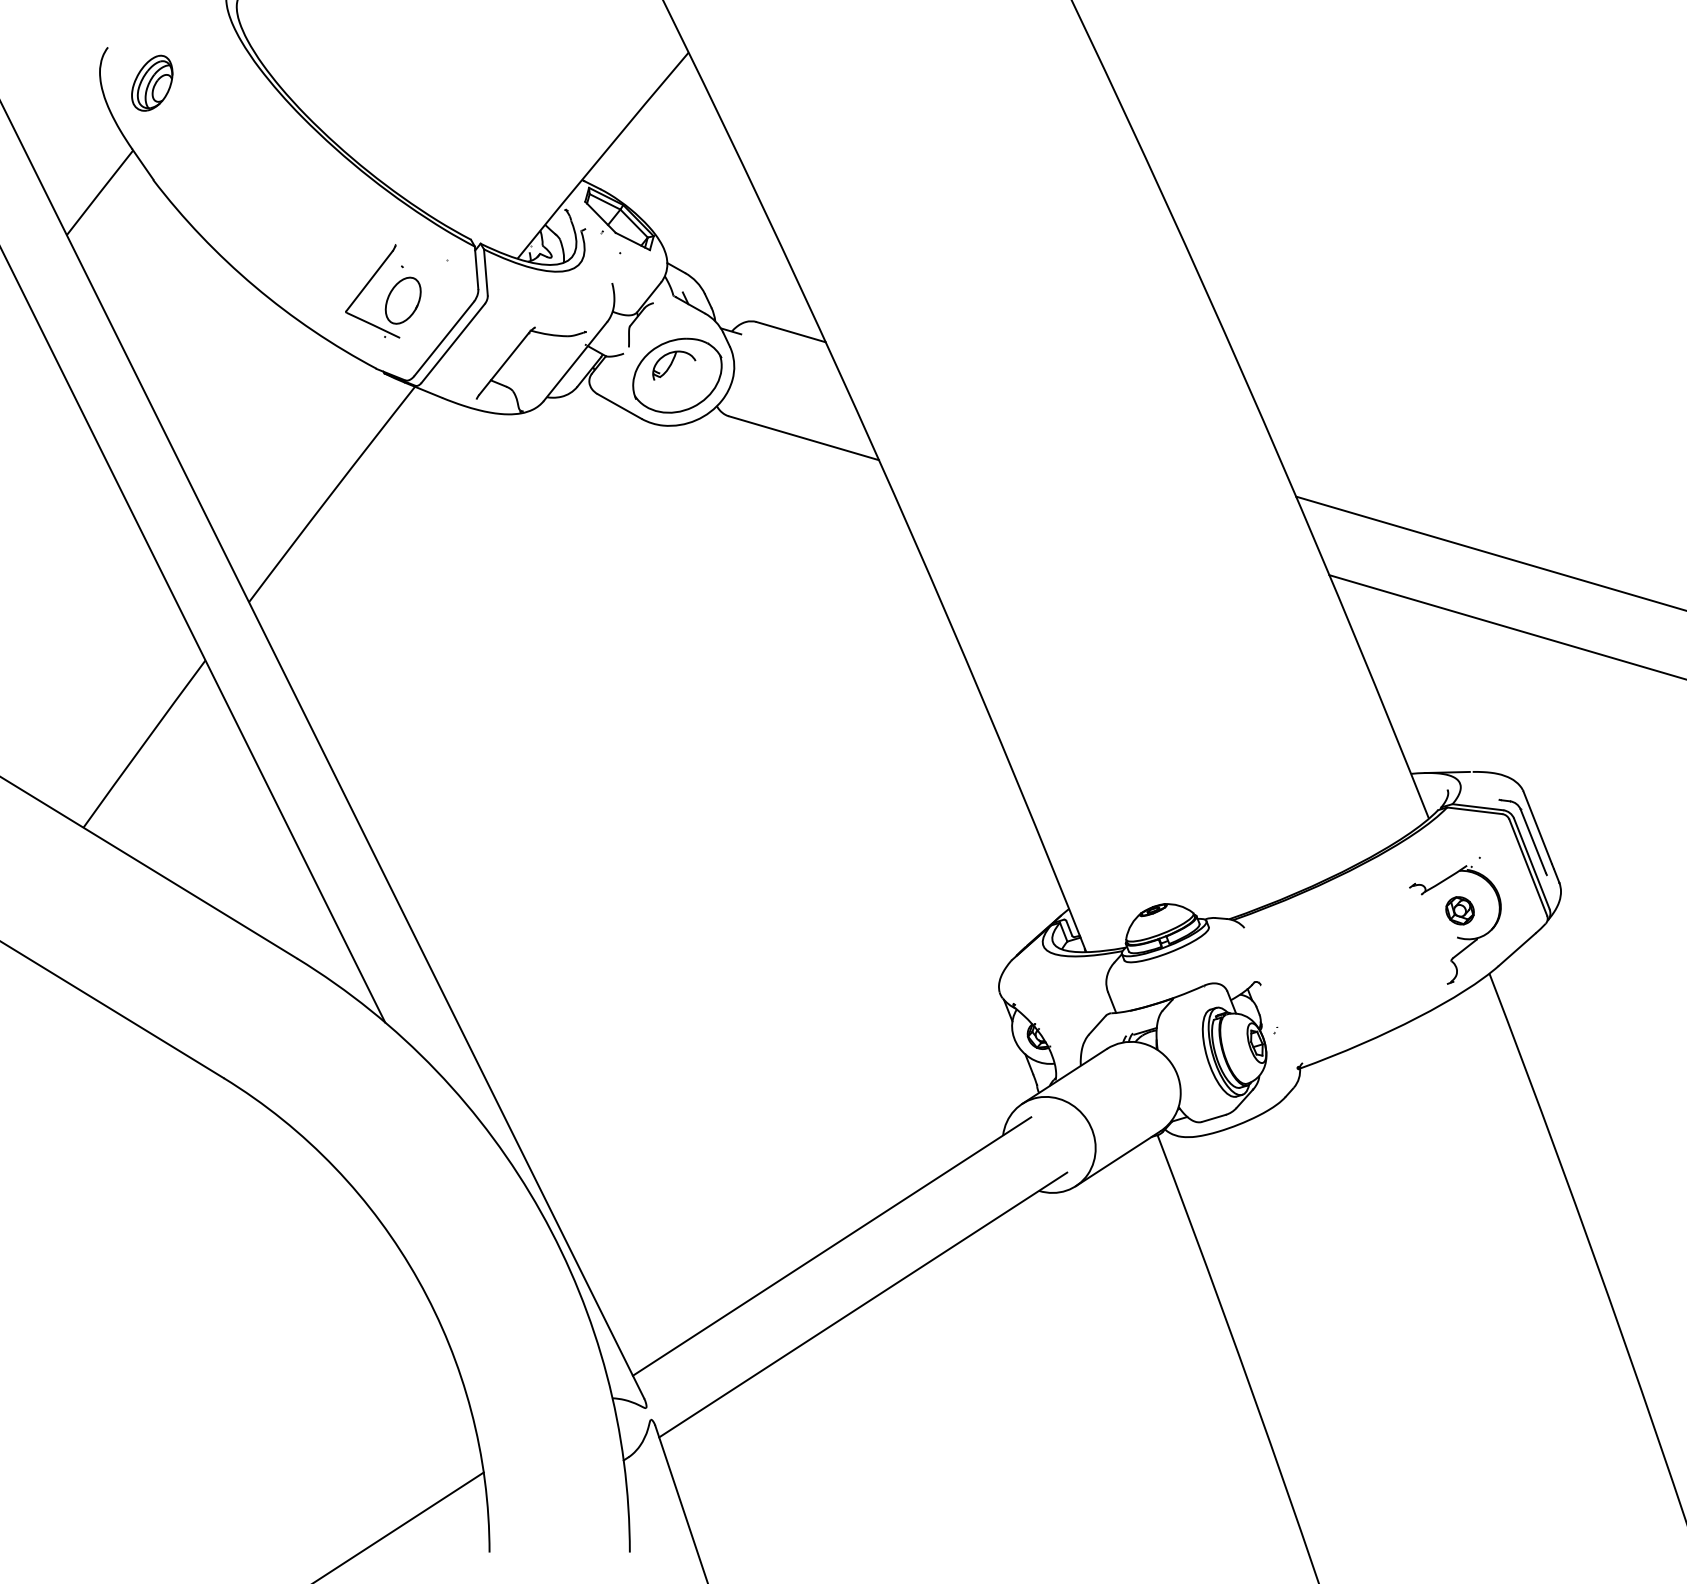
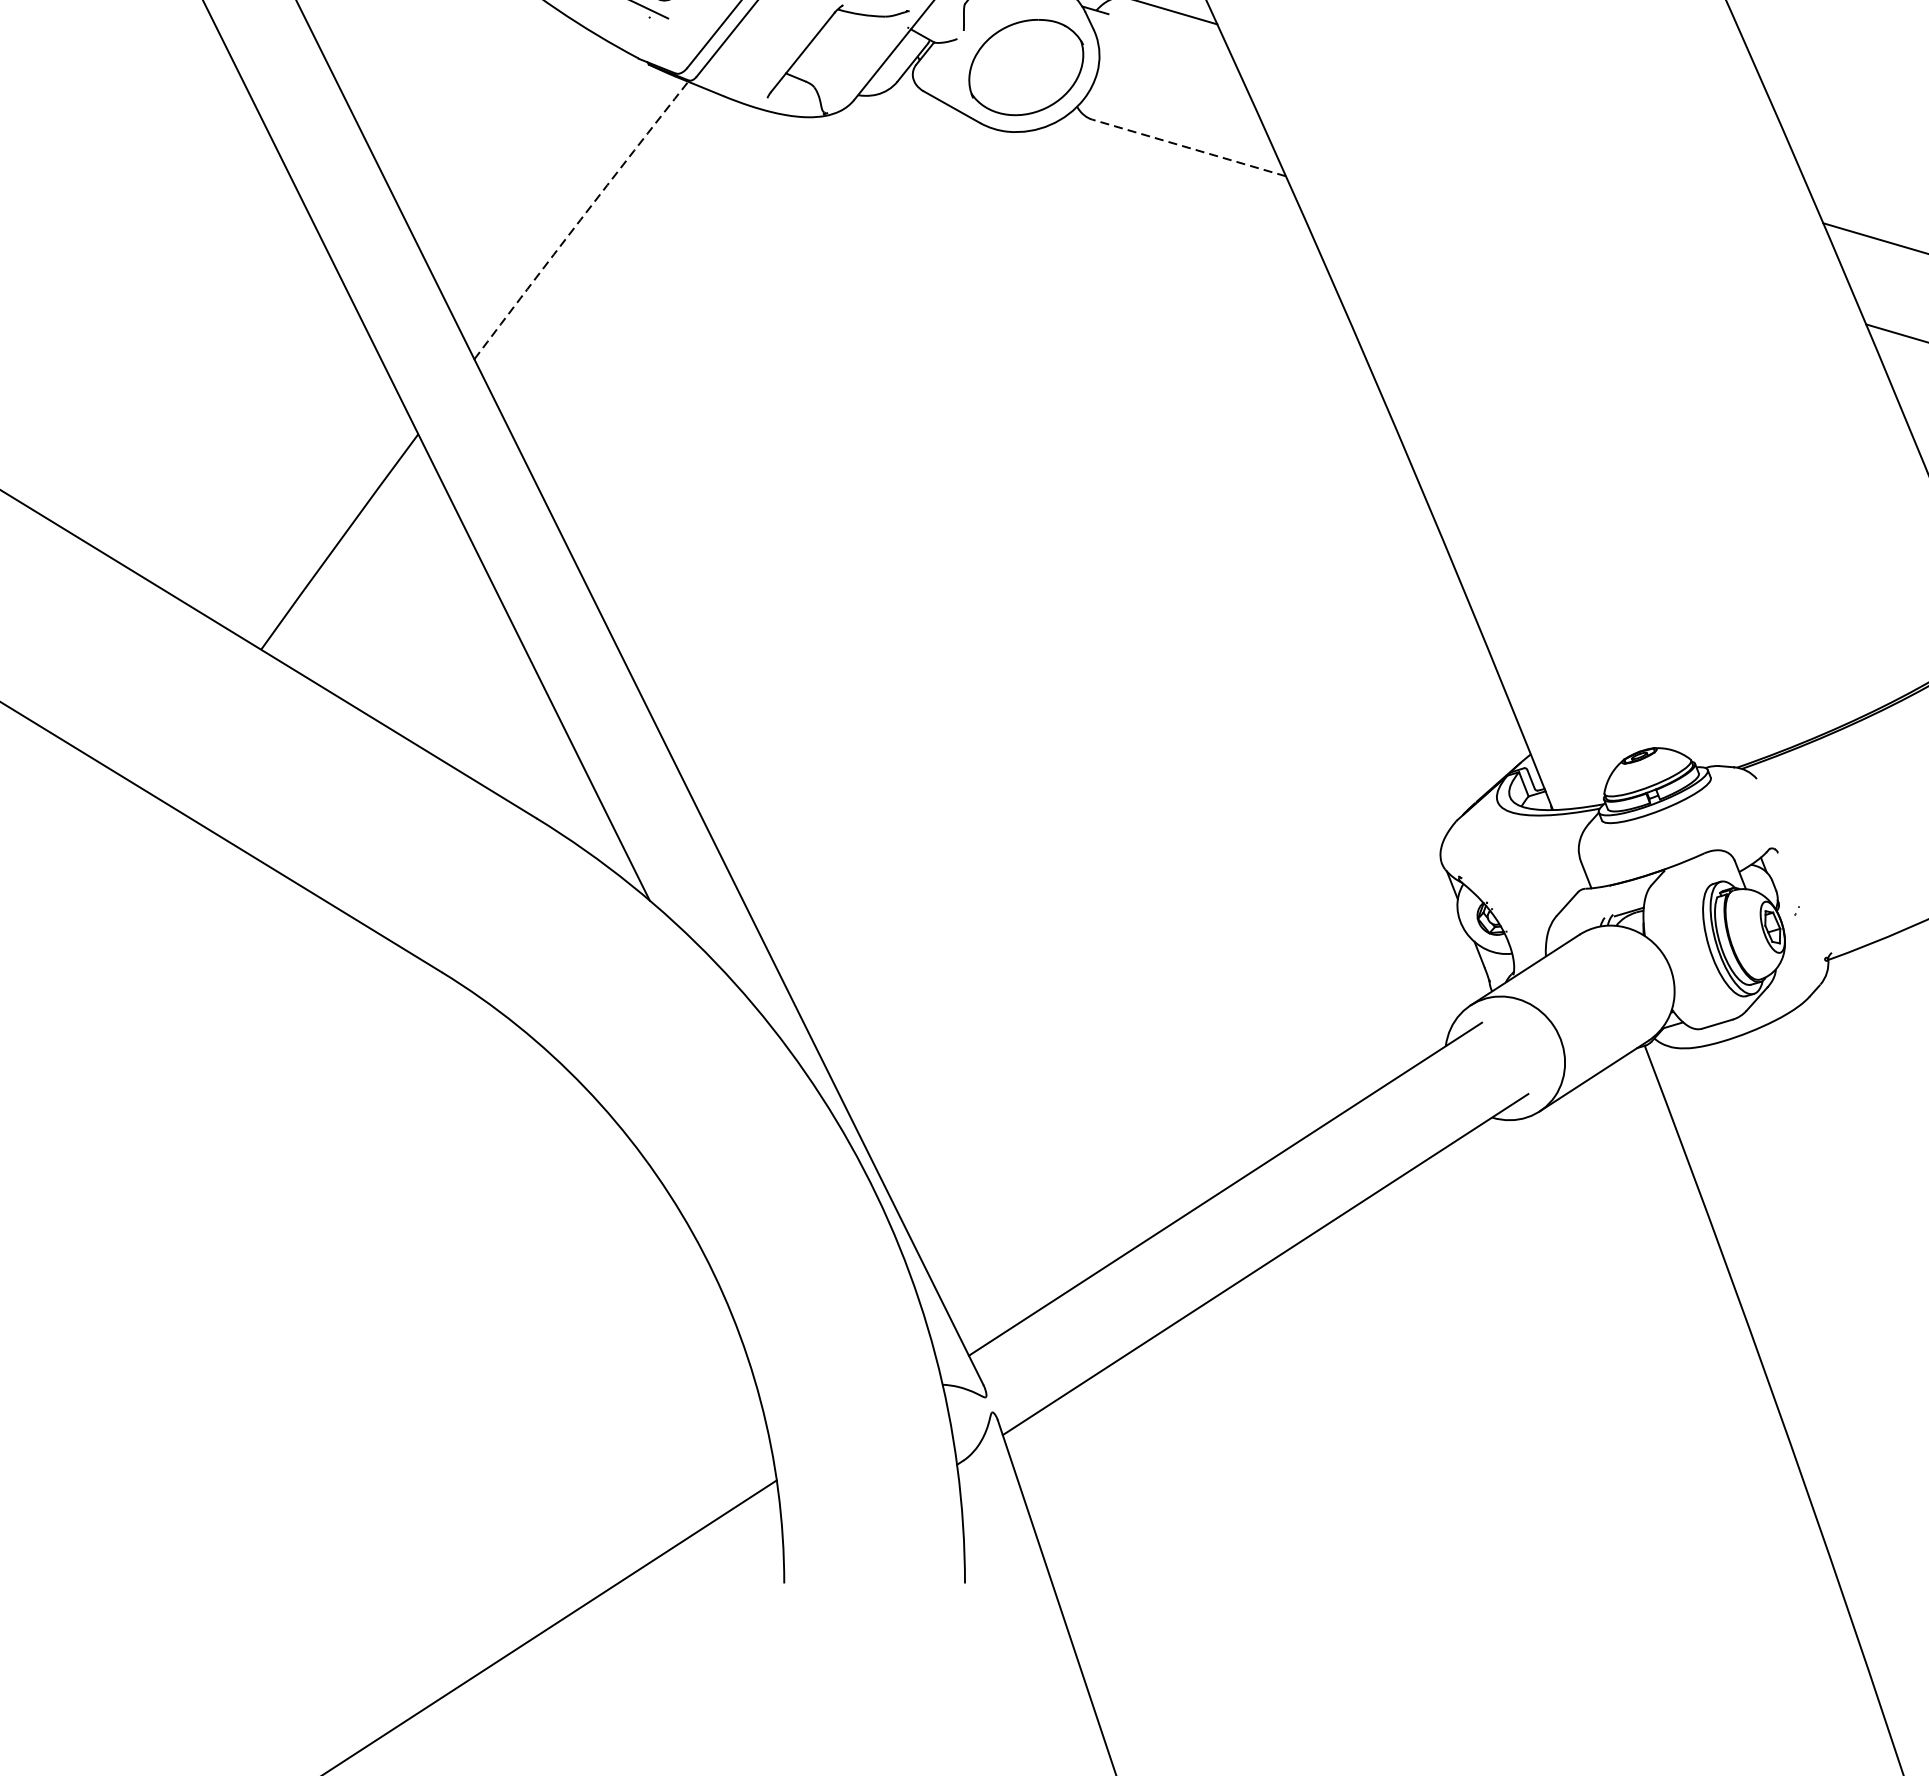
part: (674, 365) -> (1022, 54), removed
line: (803, 438) -> (1188, 148), solid -> dashed
line: (331, 494) -> (580, 220), solid -> dashed

